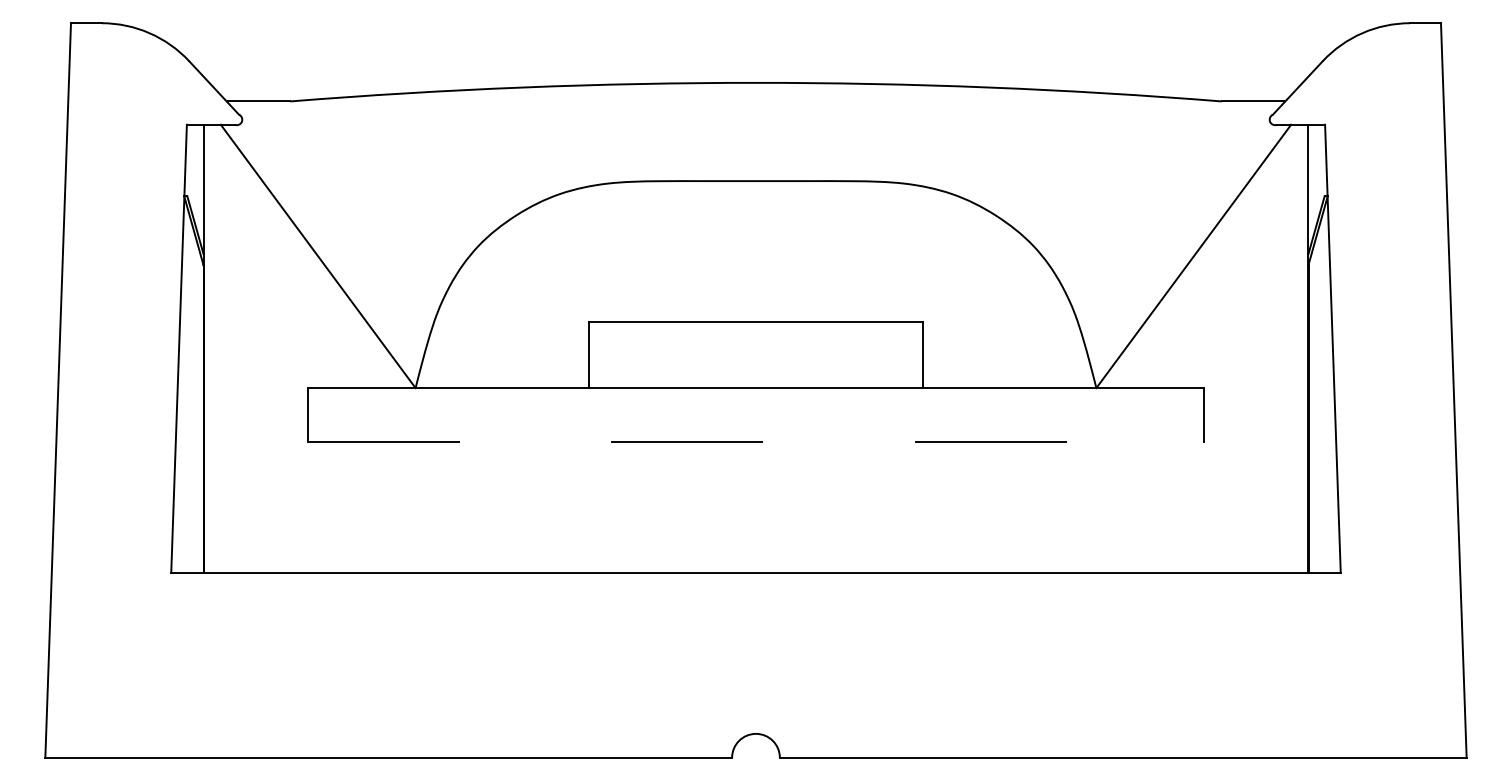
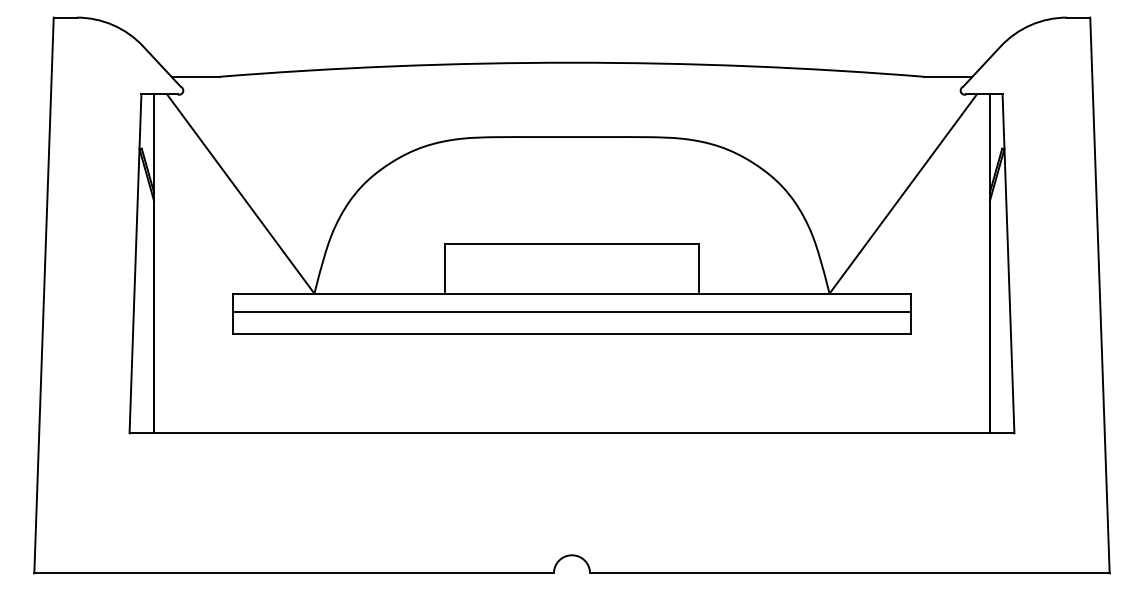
line: (755, 412) -> (571, 312), added
line: (755, 441) -> (571, 334), dashed -> solid

